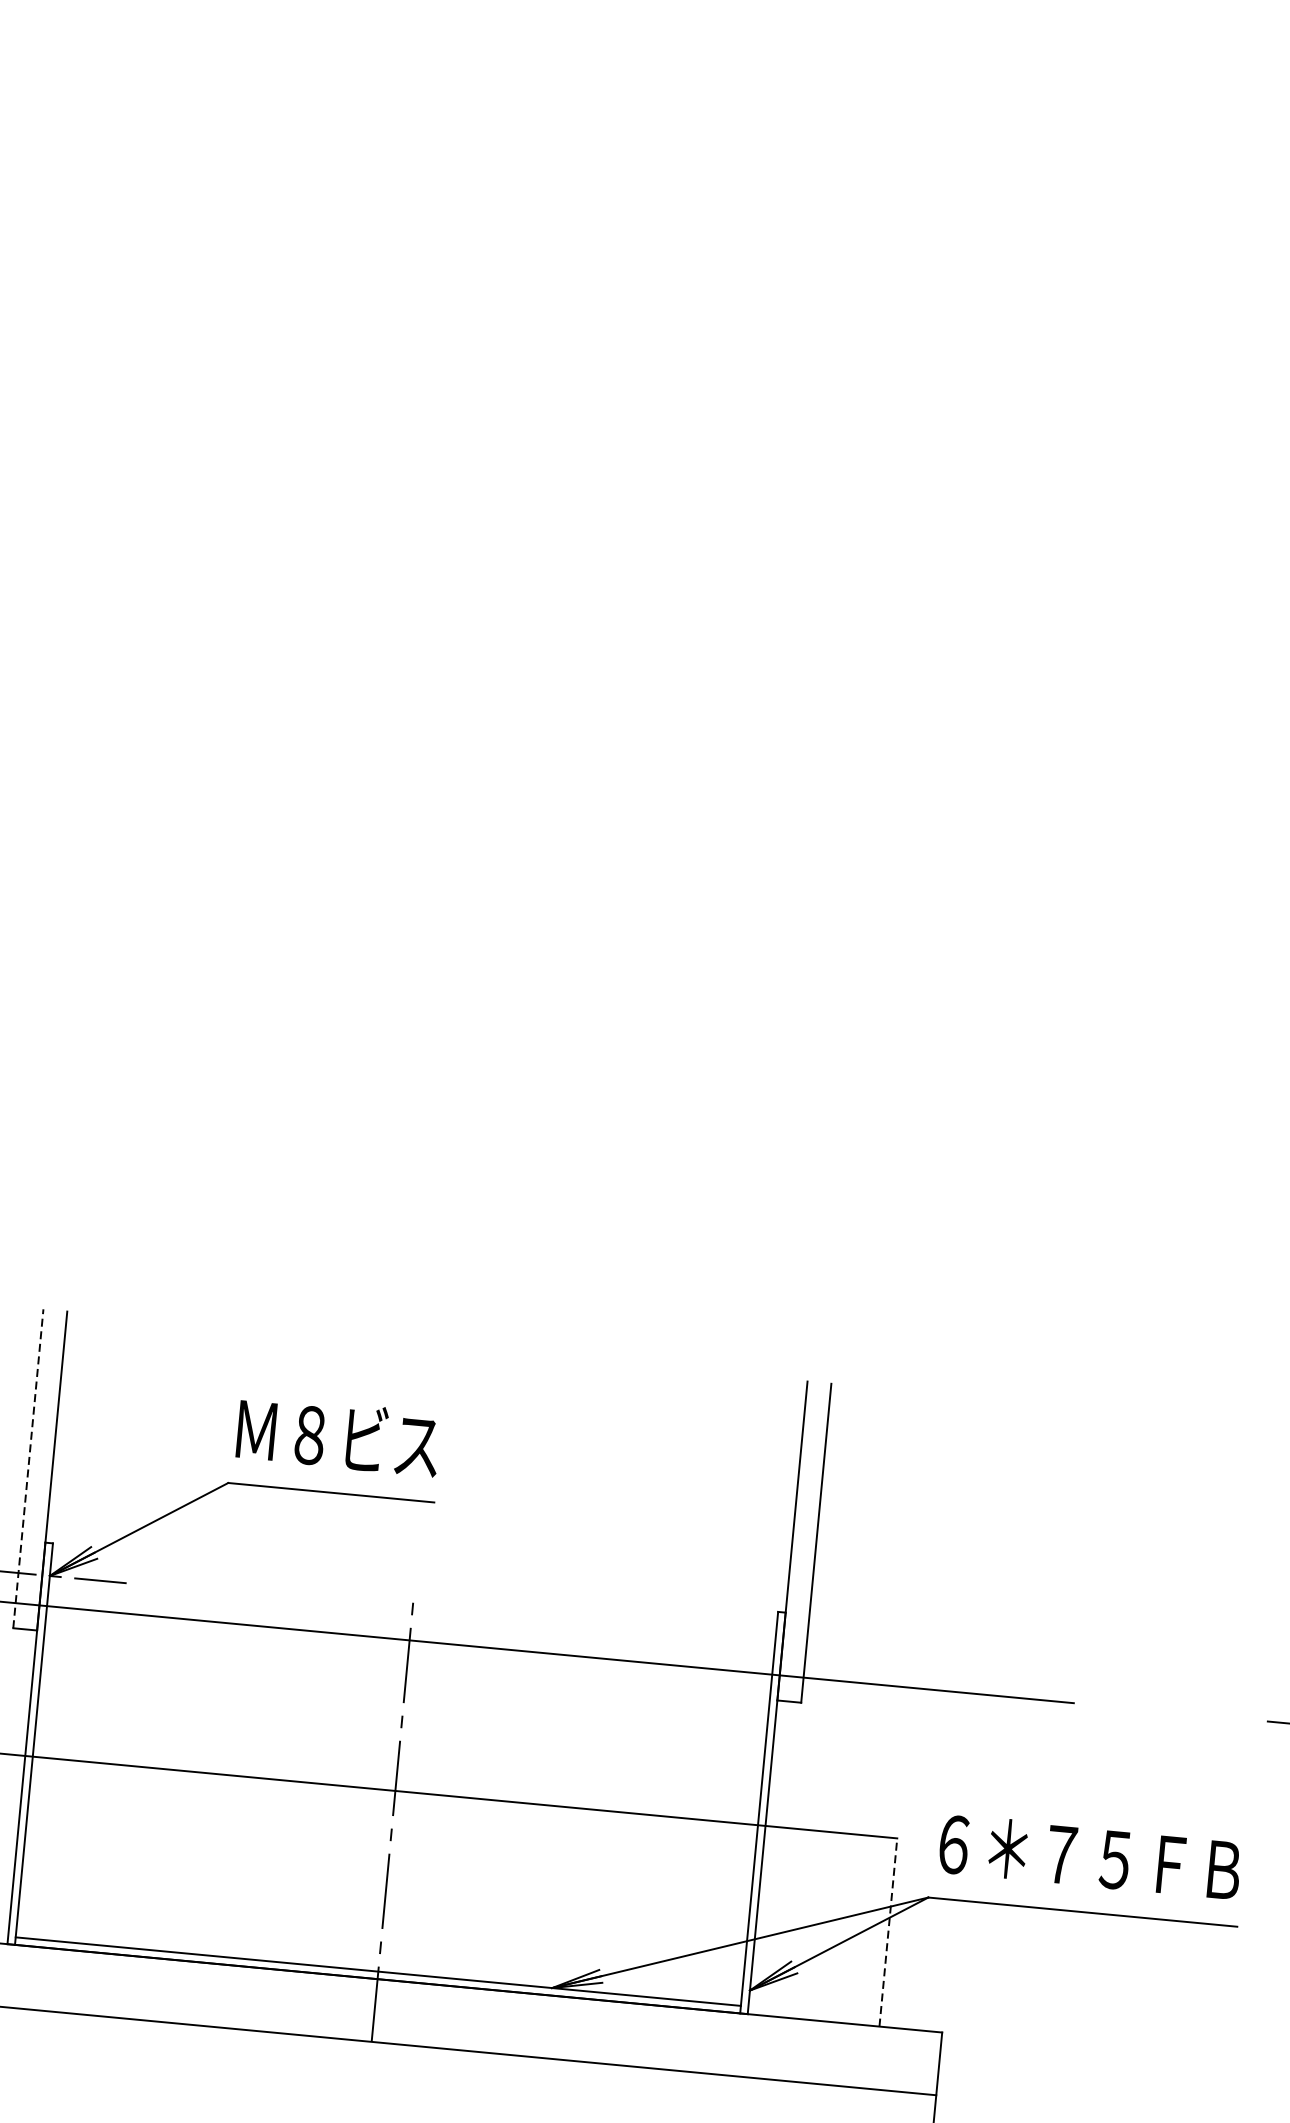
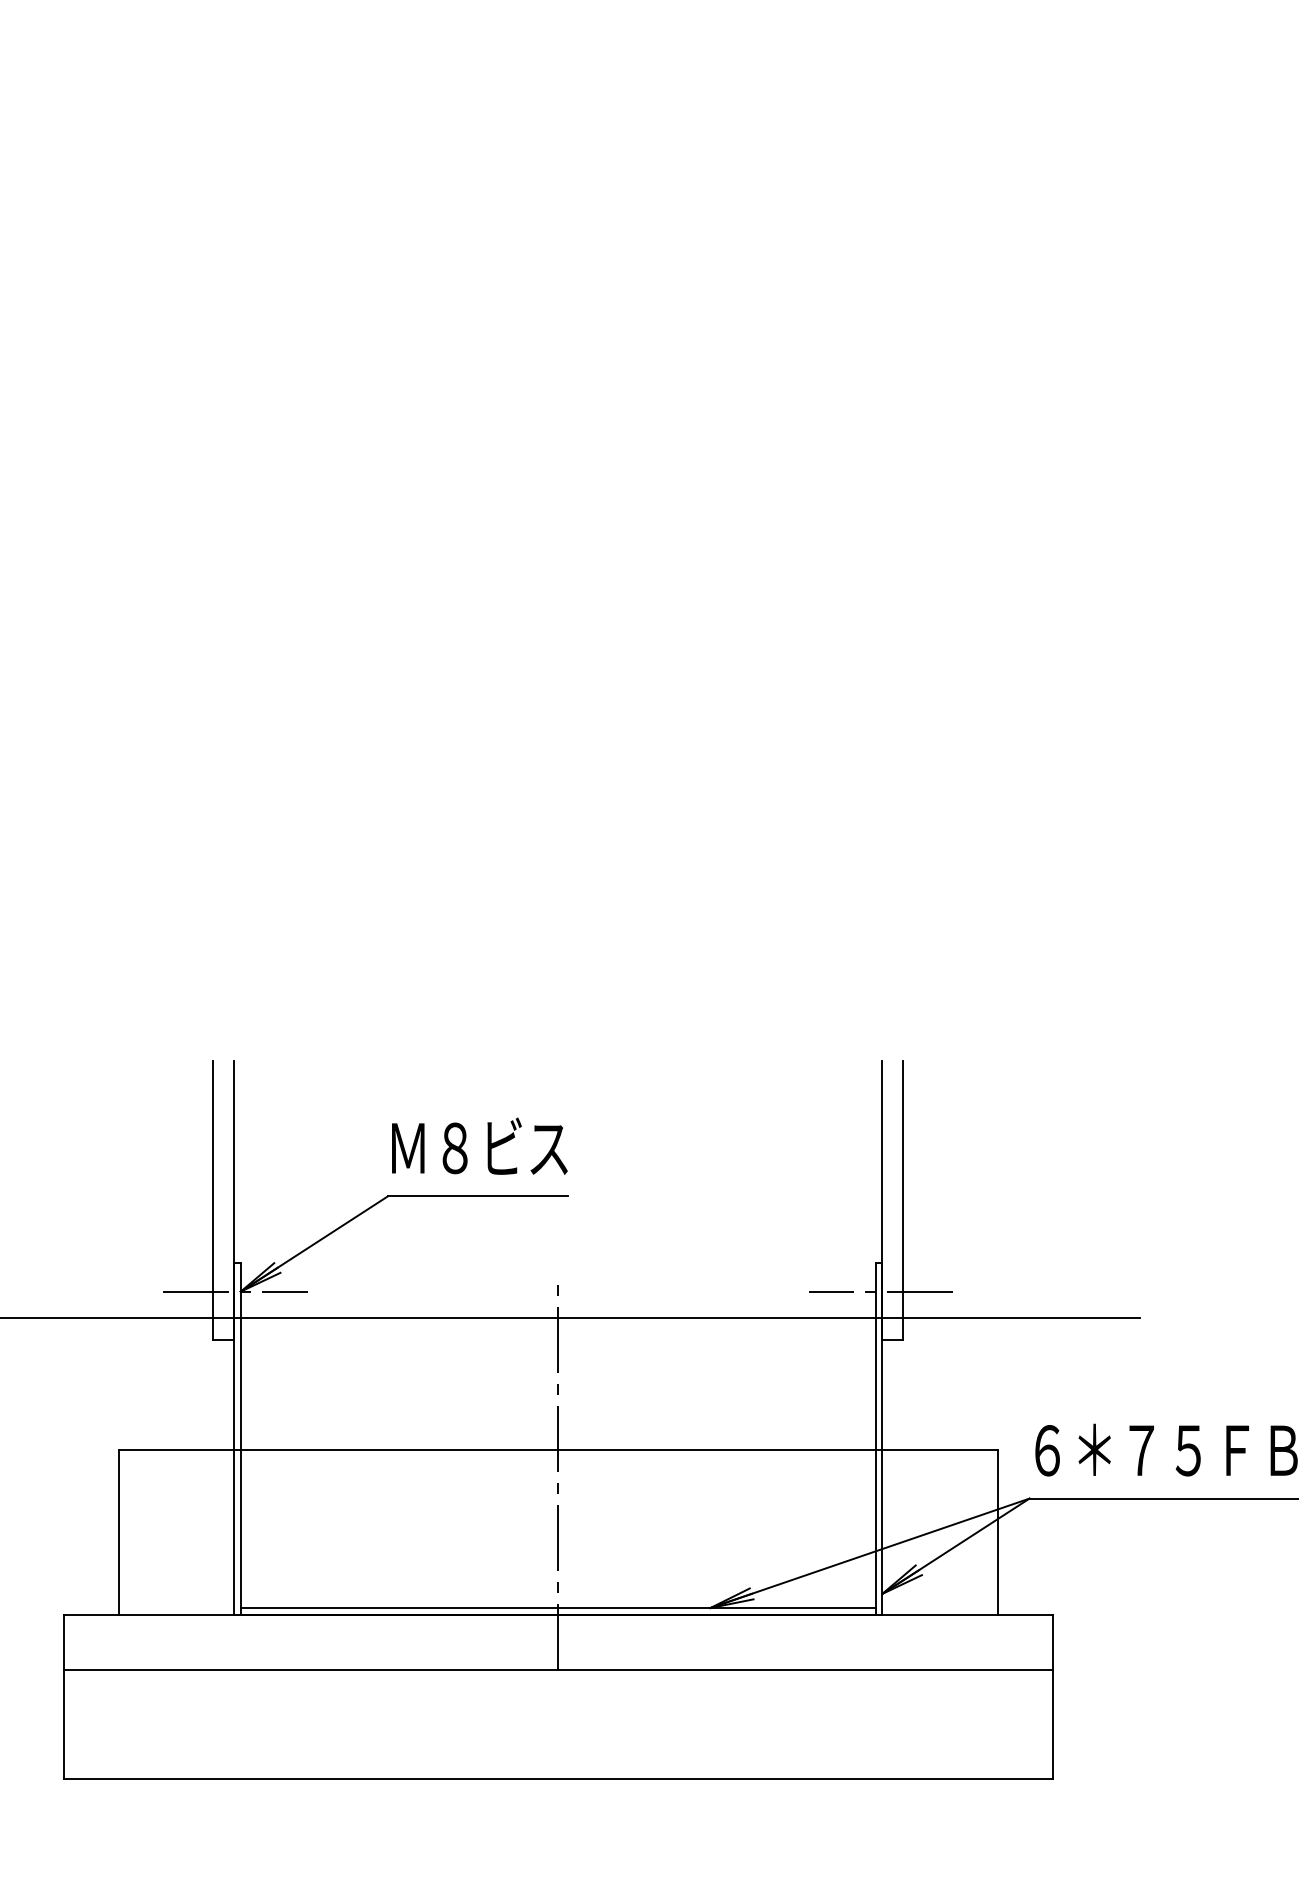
line: (28, 1468) -> (213, 1200), dashed -> solid
line: (780, 1644) -> (880, 1291), added
line: (888, 1931) -> (997, 1531), dashed -> solid

